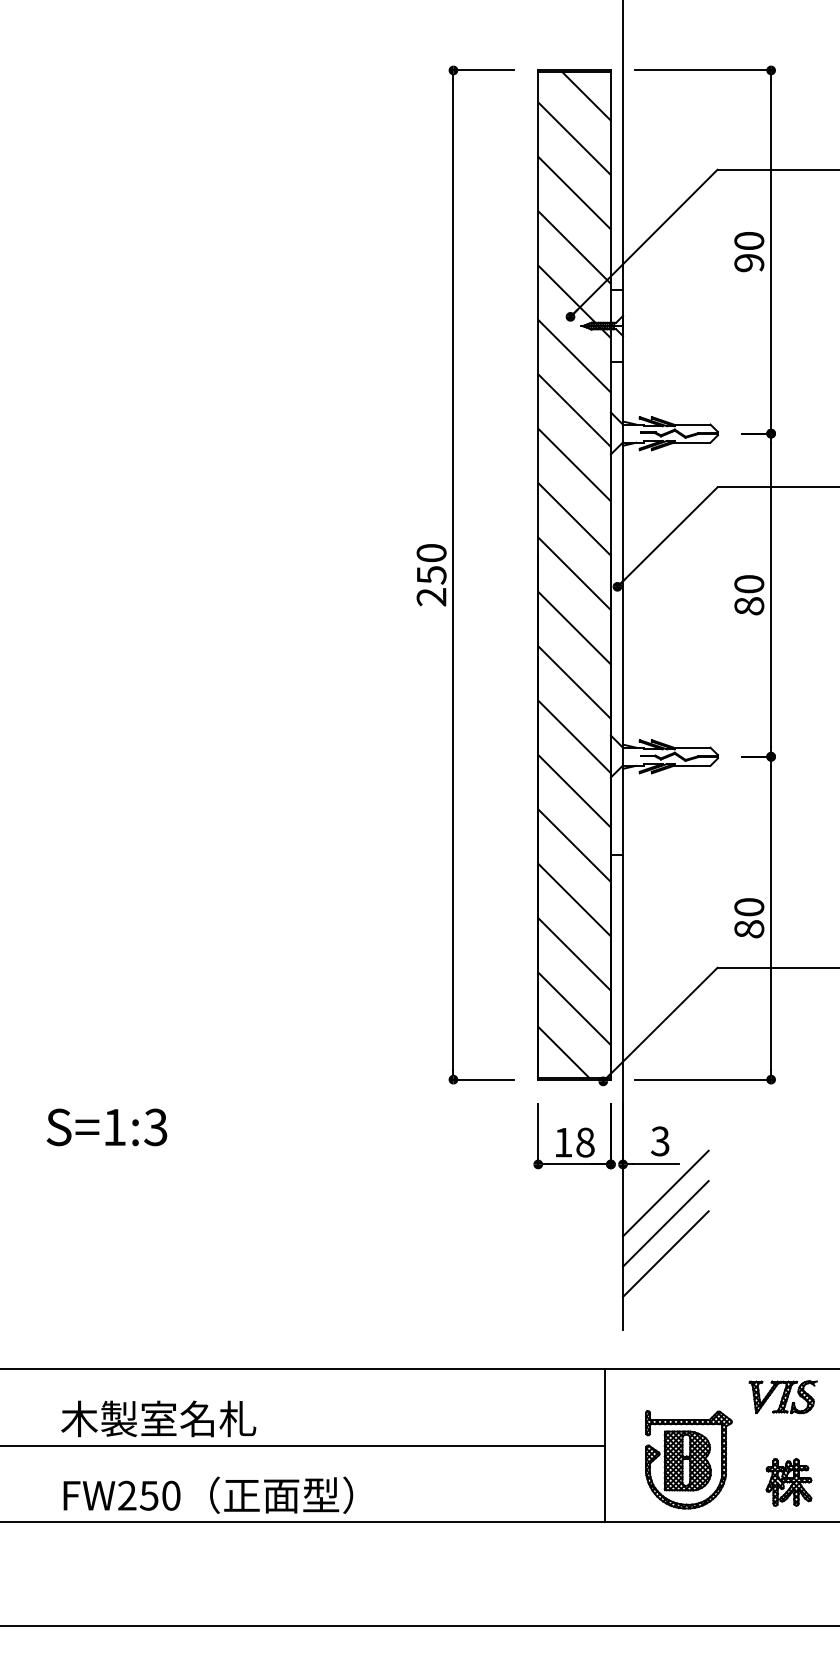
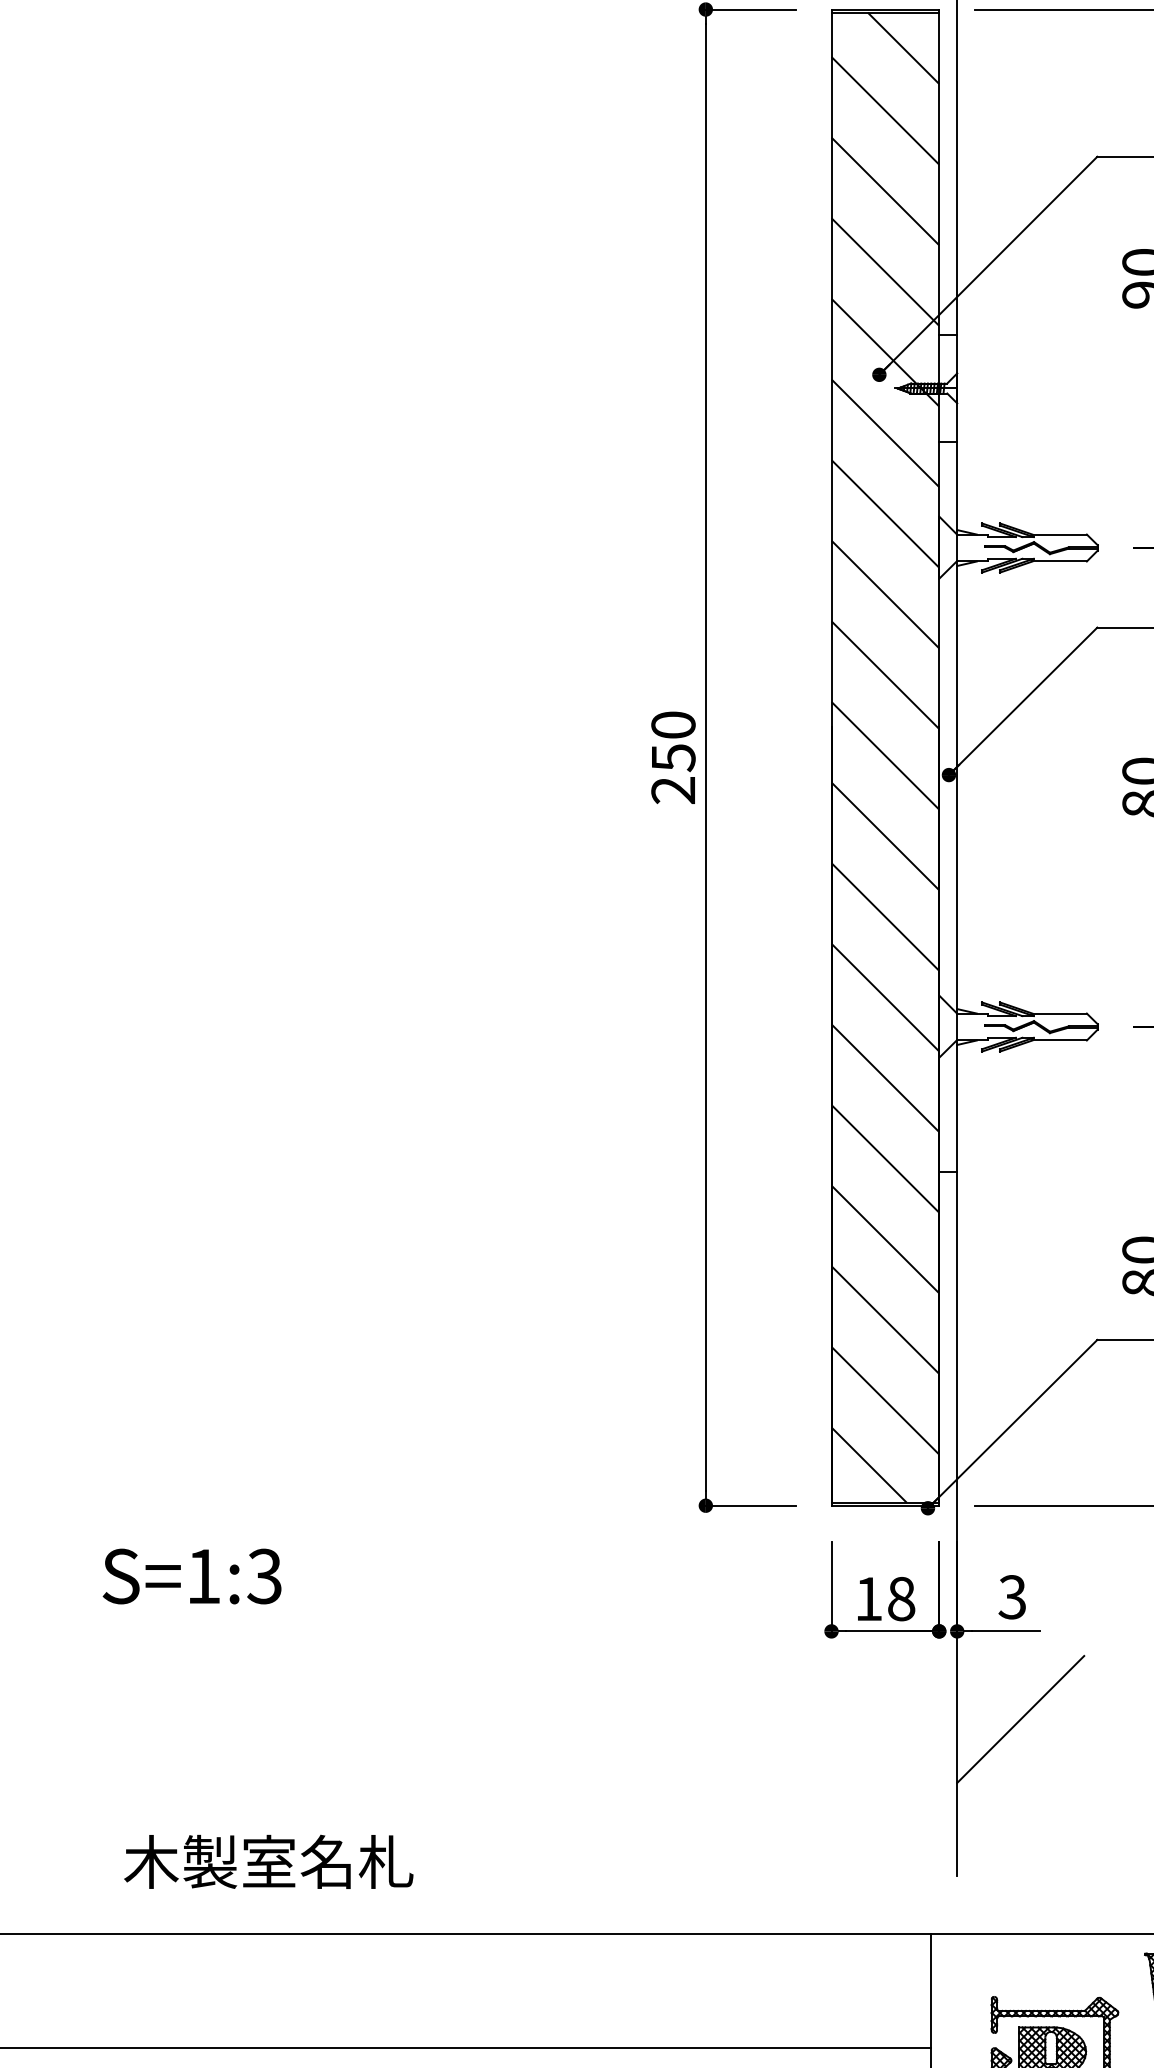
line: (665, 1193) -> (1020, 1674), removed
line: (665, 1253) -> (1020, 1763), removed
text: (158, 1418) -> (268, 1861), moved

